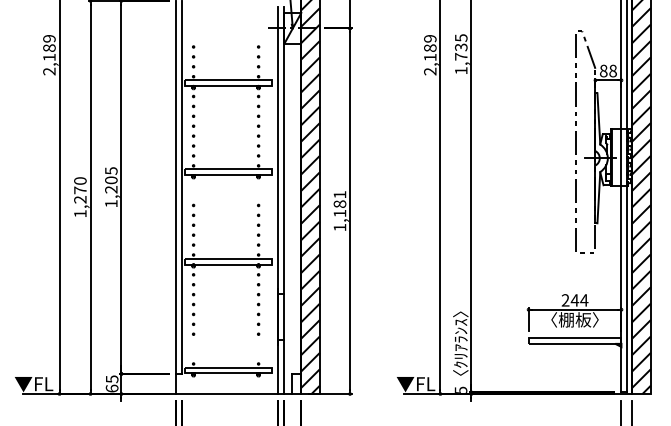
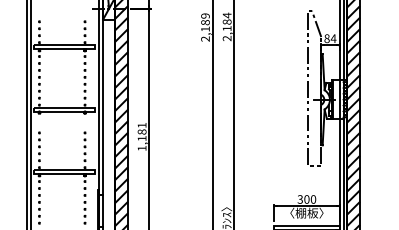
text: (461, 53) -> (227, 26), 1,735 -> 2,184
text: (612, 70) -> (333, 38), 88 -> 84
text: (574, 300) -> (306, 199), 244 -> 300

